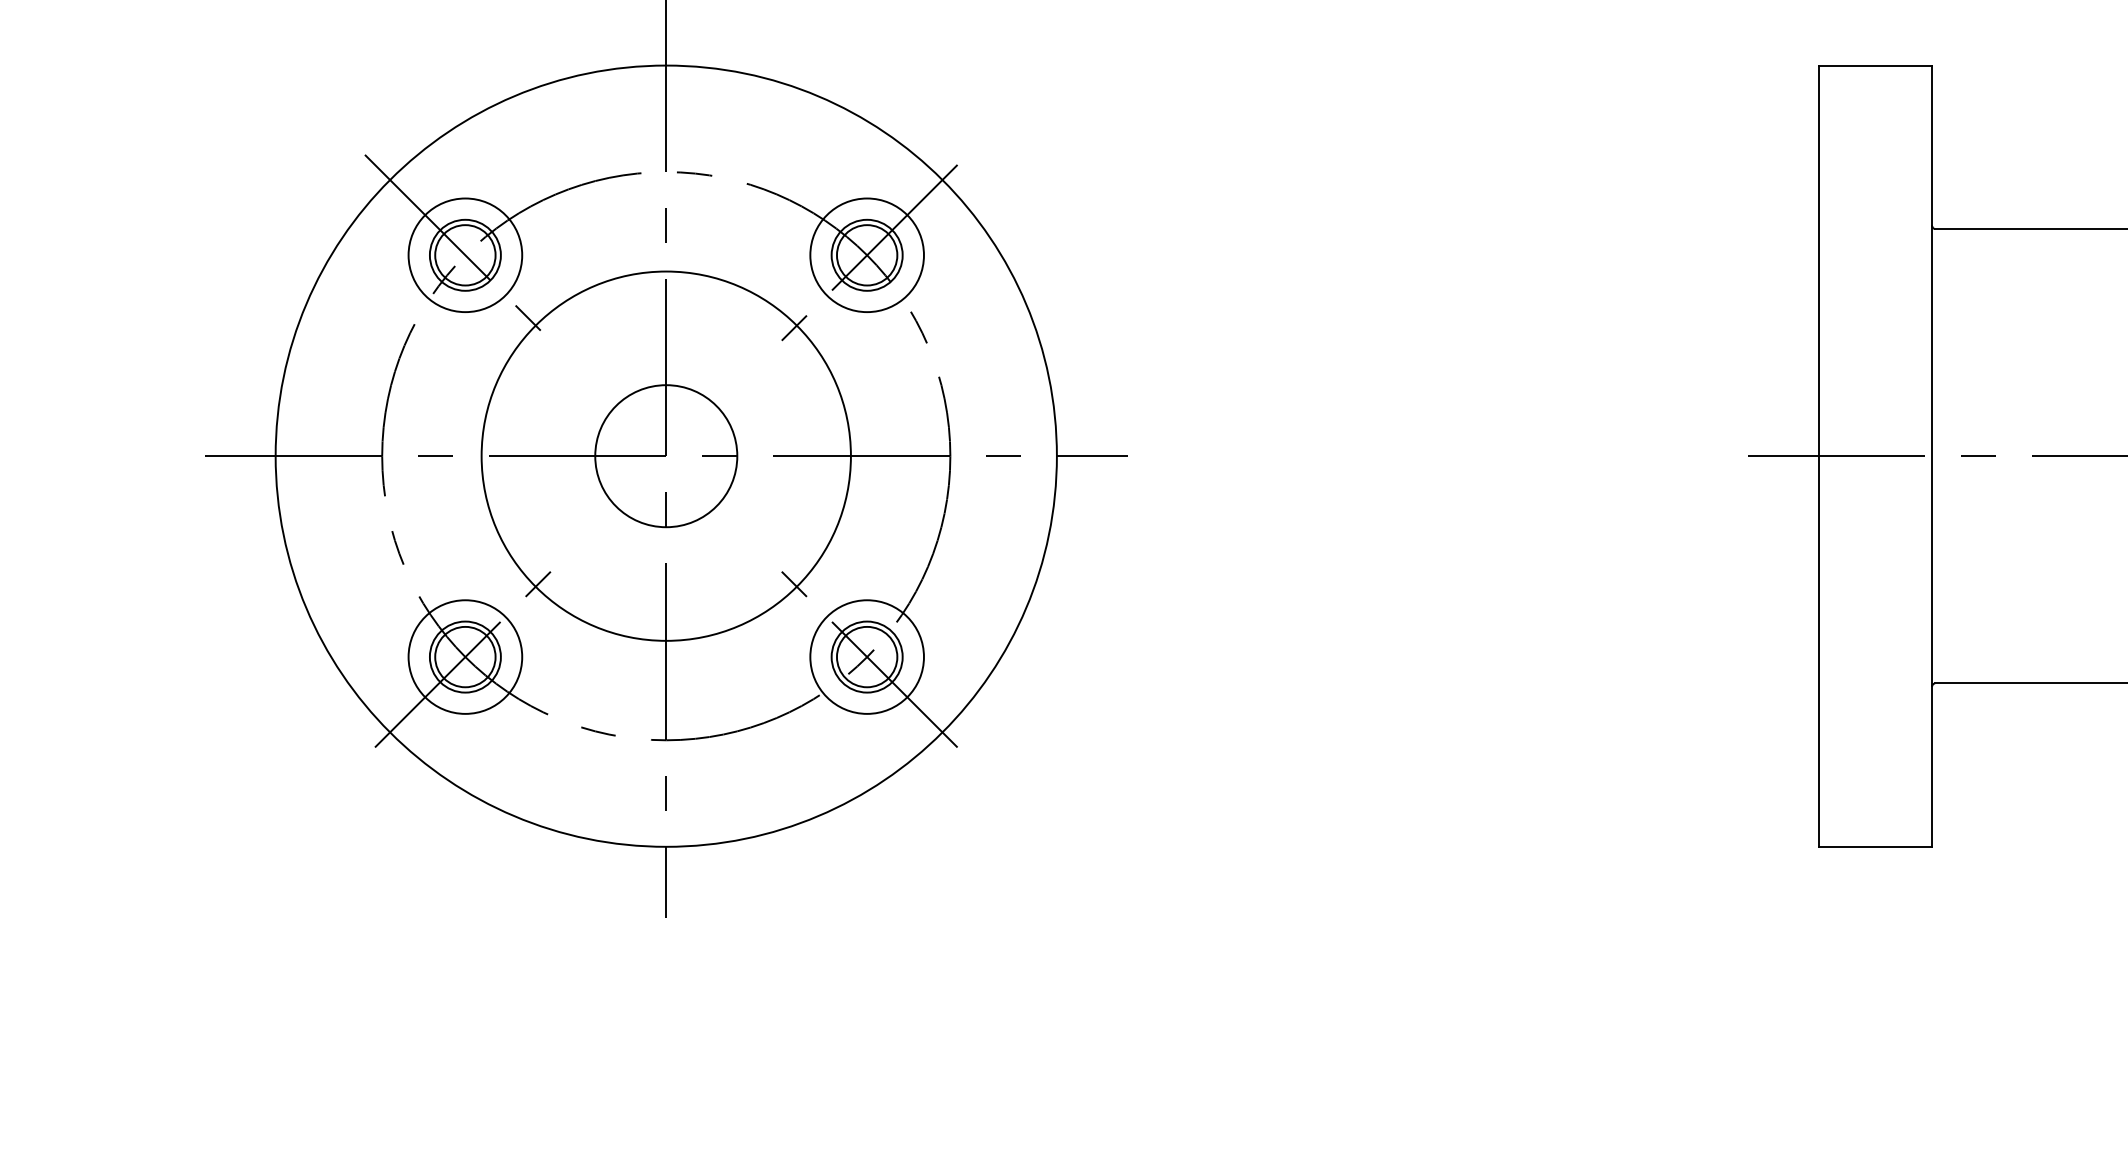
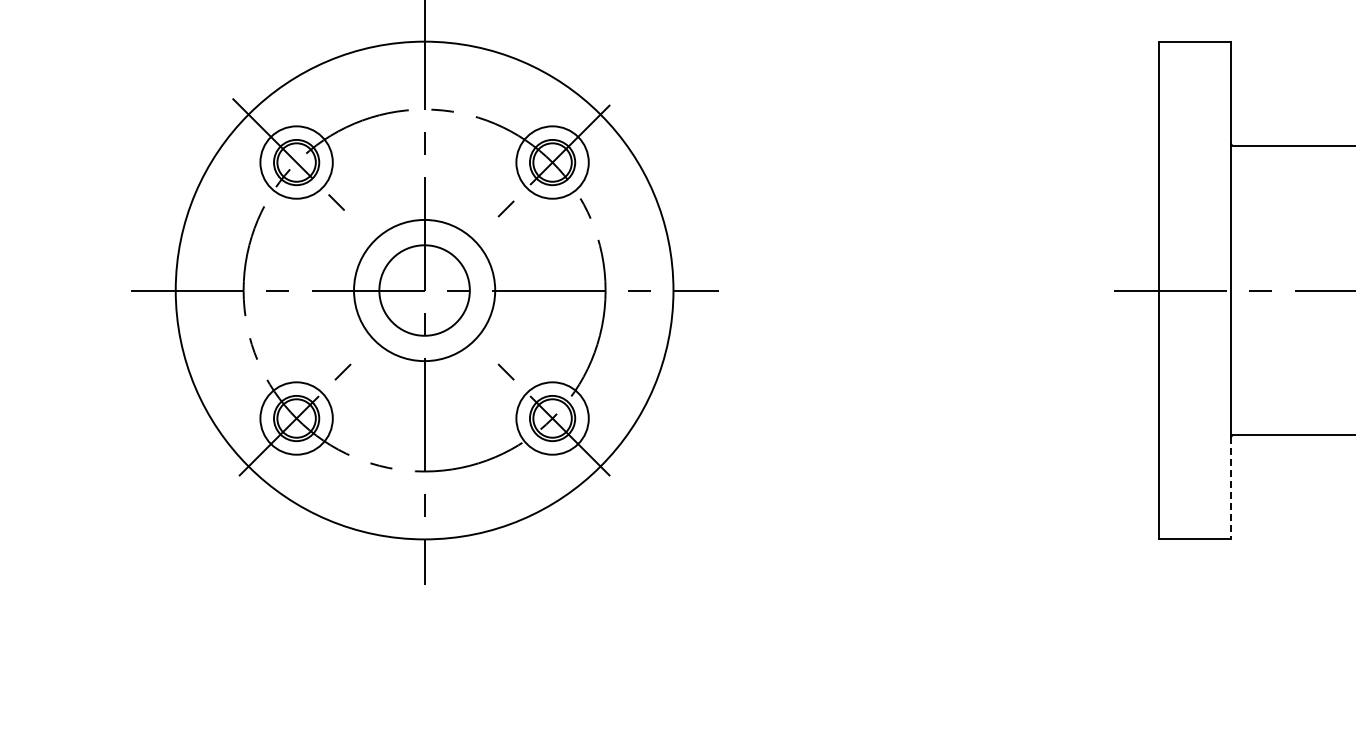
circle: (666, 456) -> (424, 290), size x0.6
line: (1932, 766) -> (1231, 488), solid -> dashed

